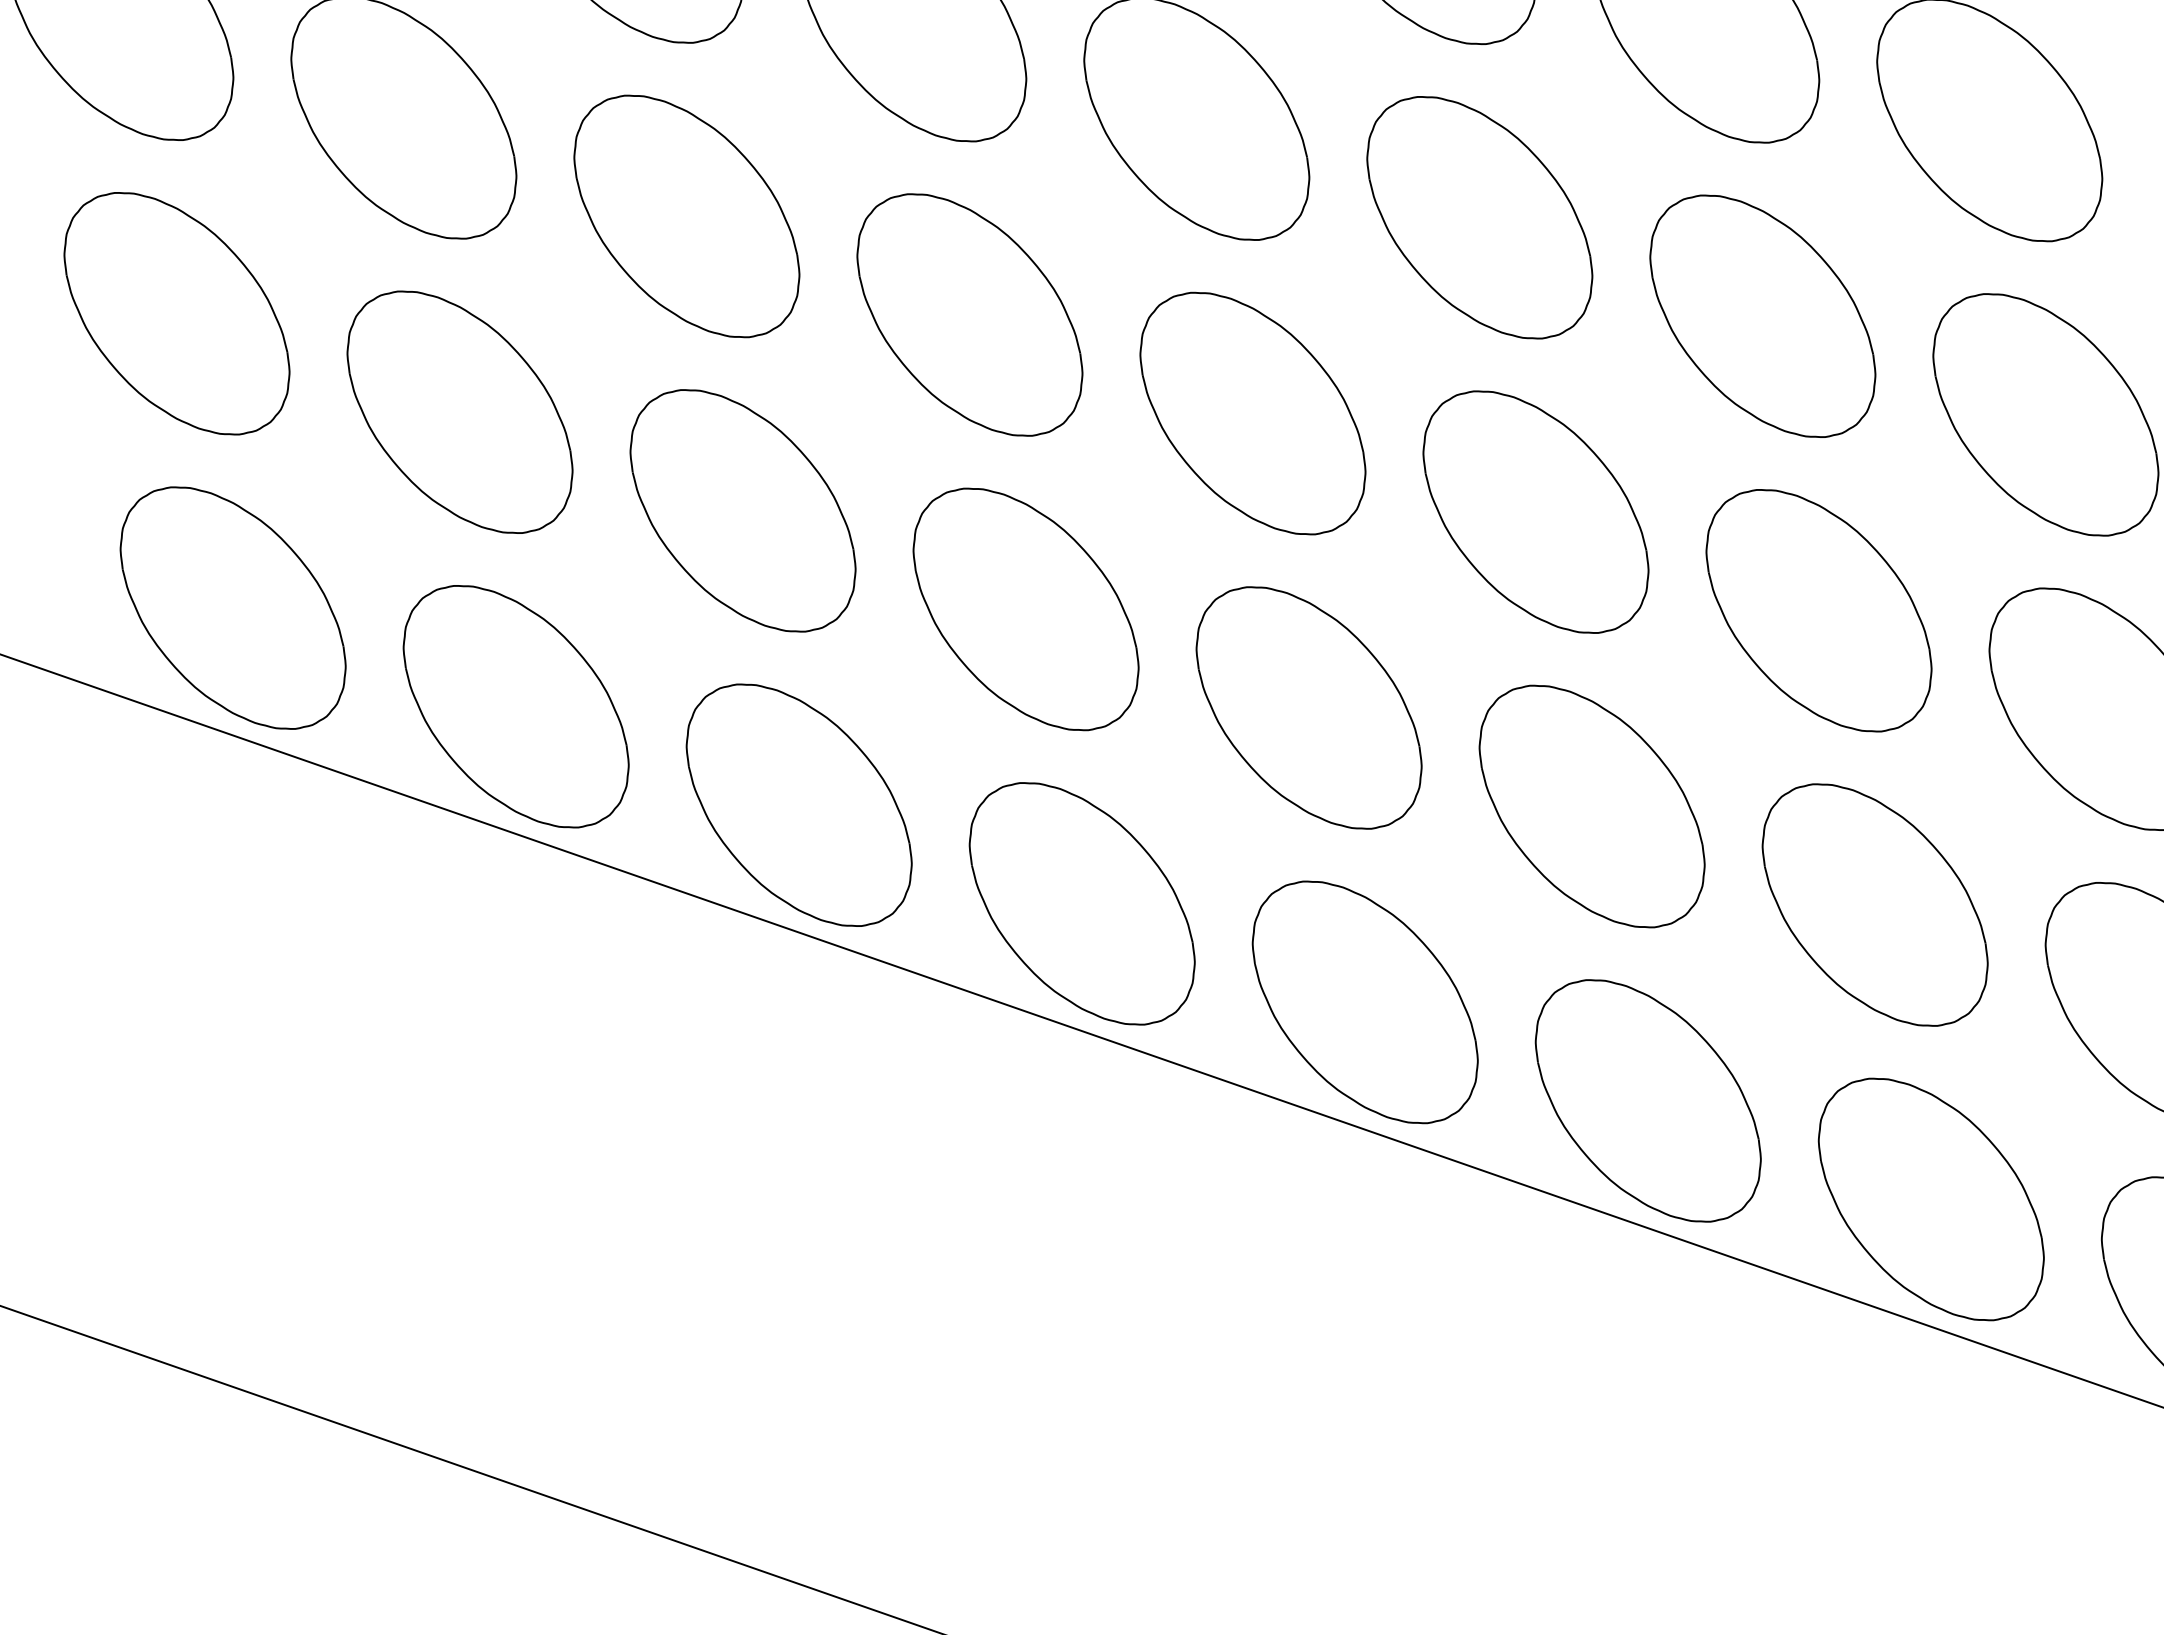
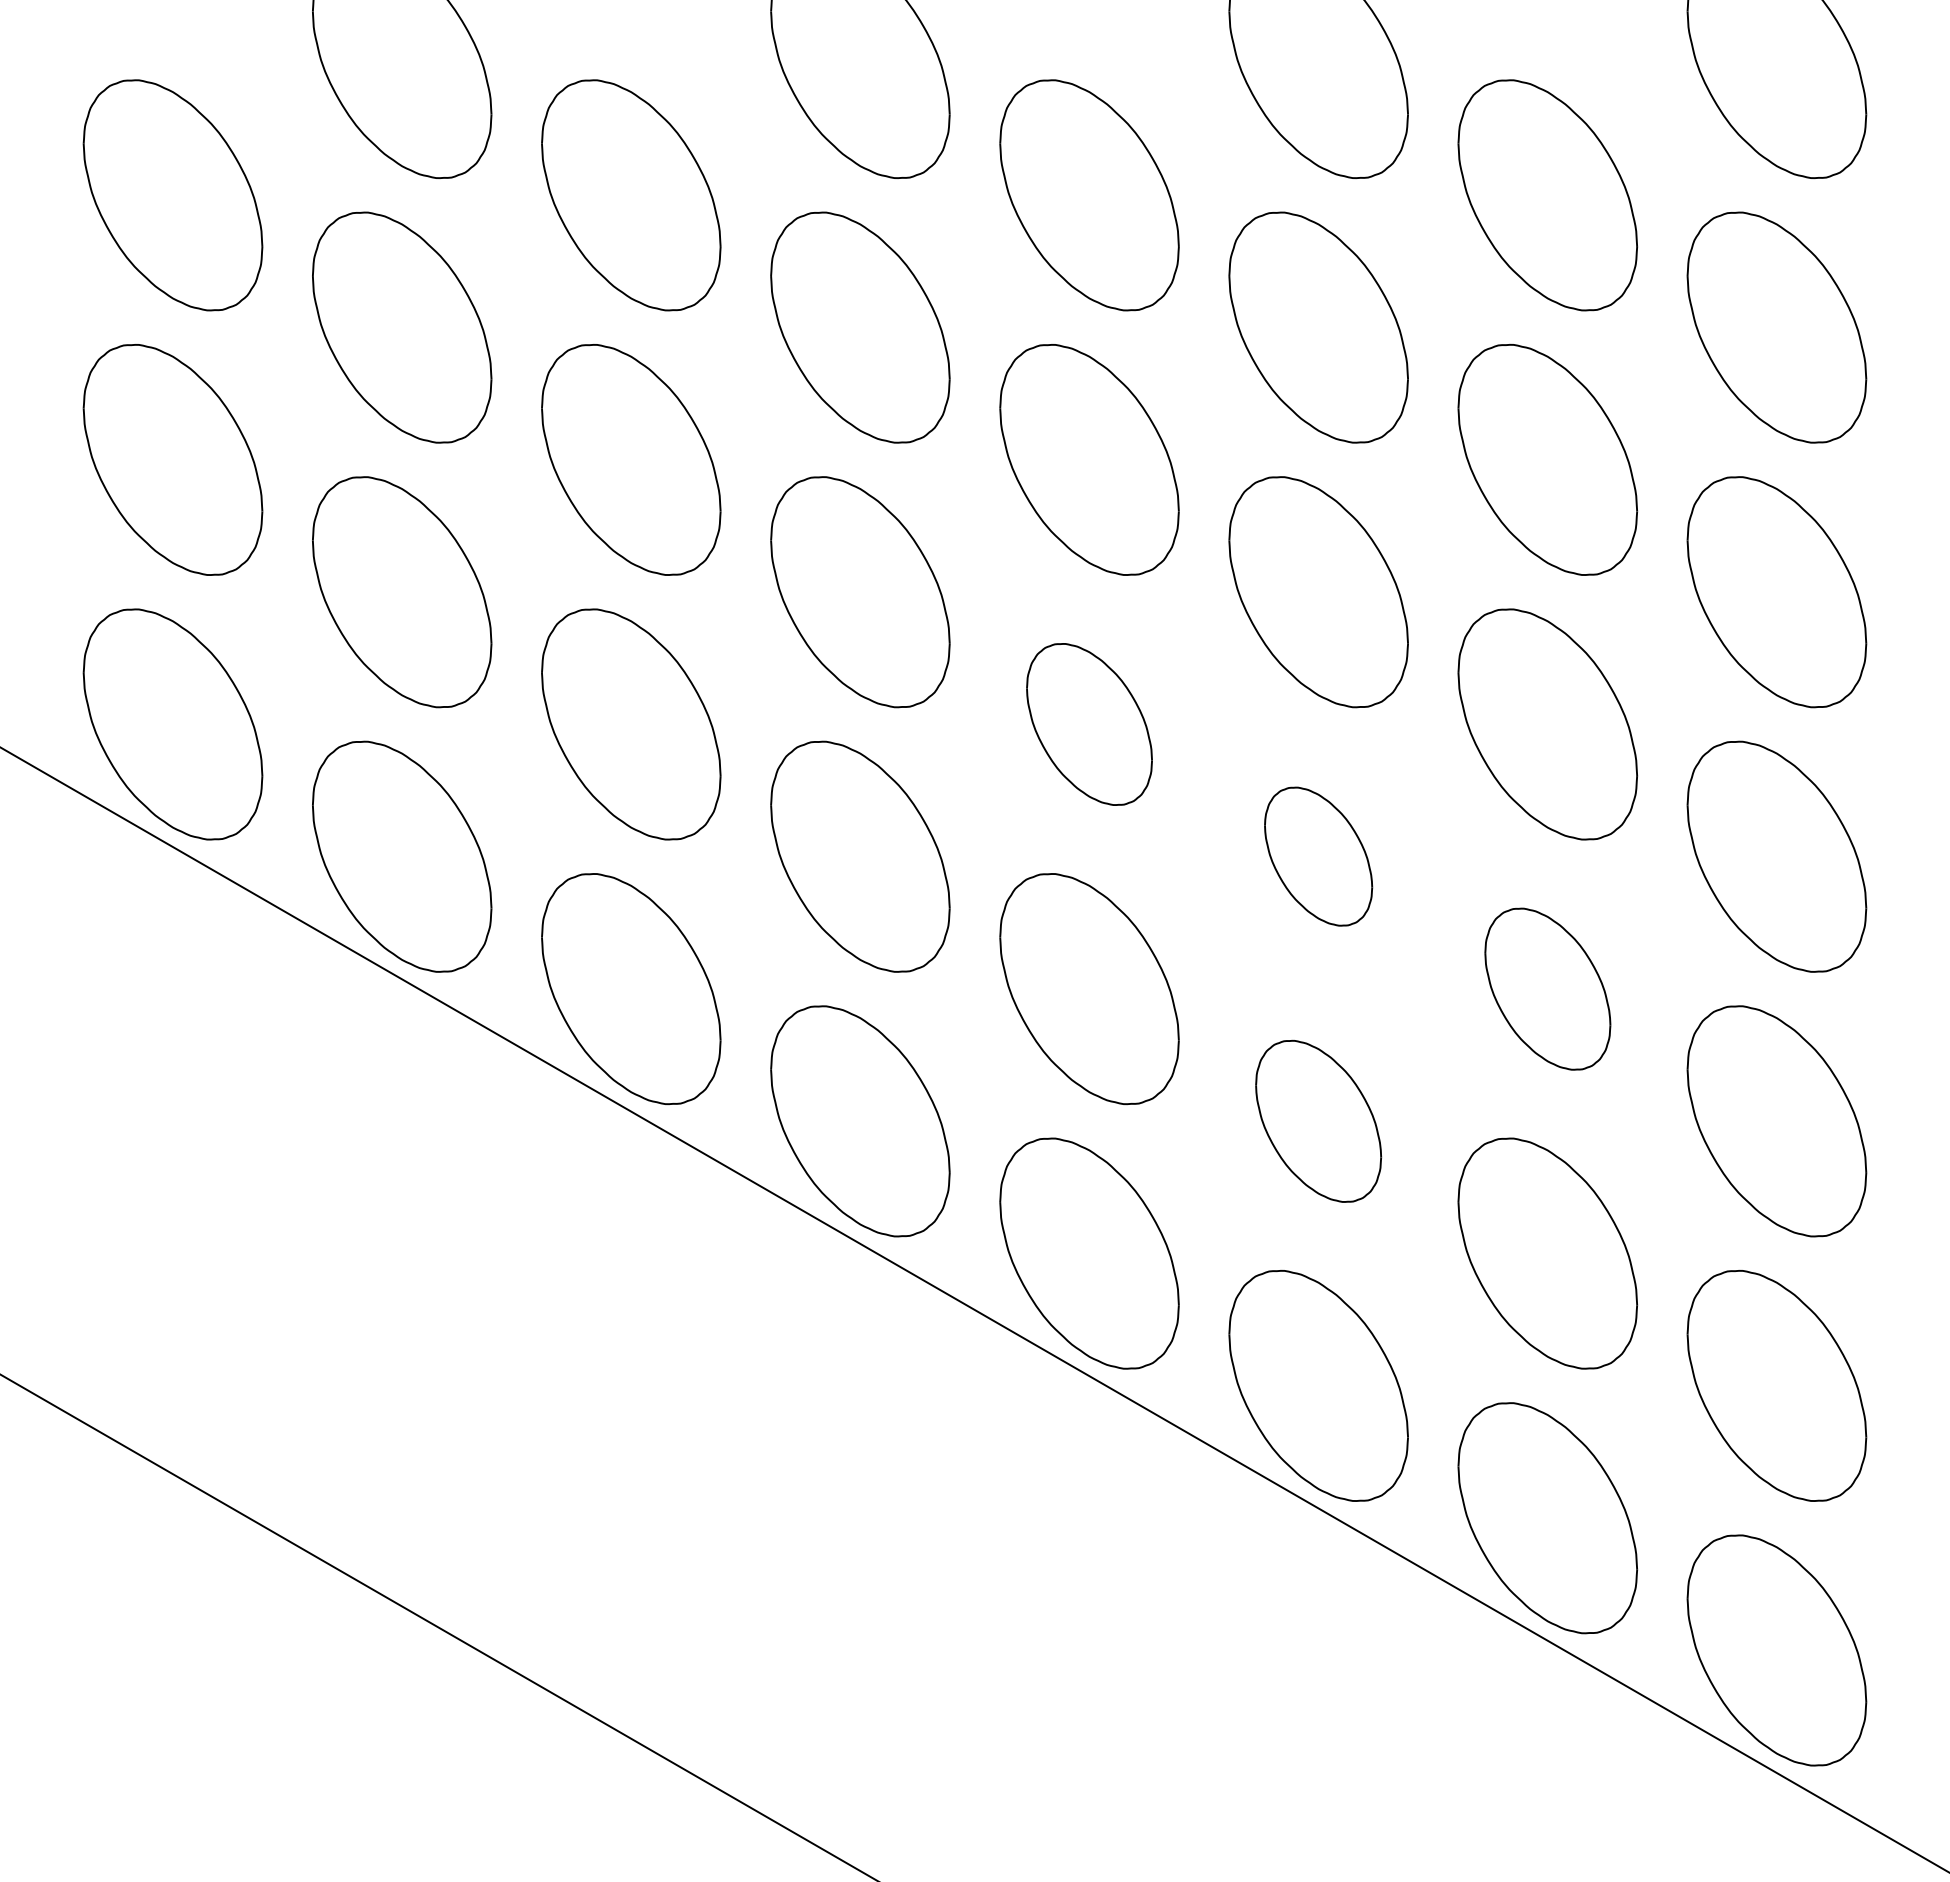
part: (1252, 413) -> (1089, 724), size x0.7
part: (1535, 511) -> (1318, 856), size x0.6
part: (1818, 611) -> (1547, 989), size x0.7
part: (1592, 806) -> (1318, 1121), size x0.7

